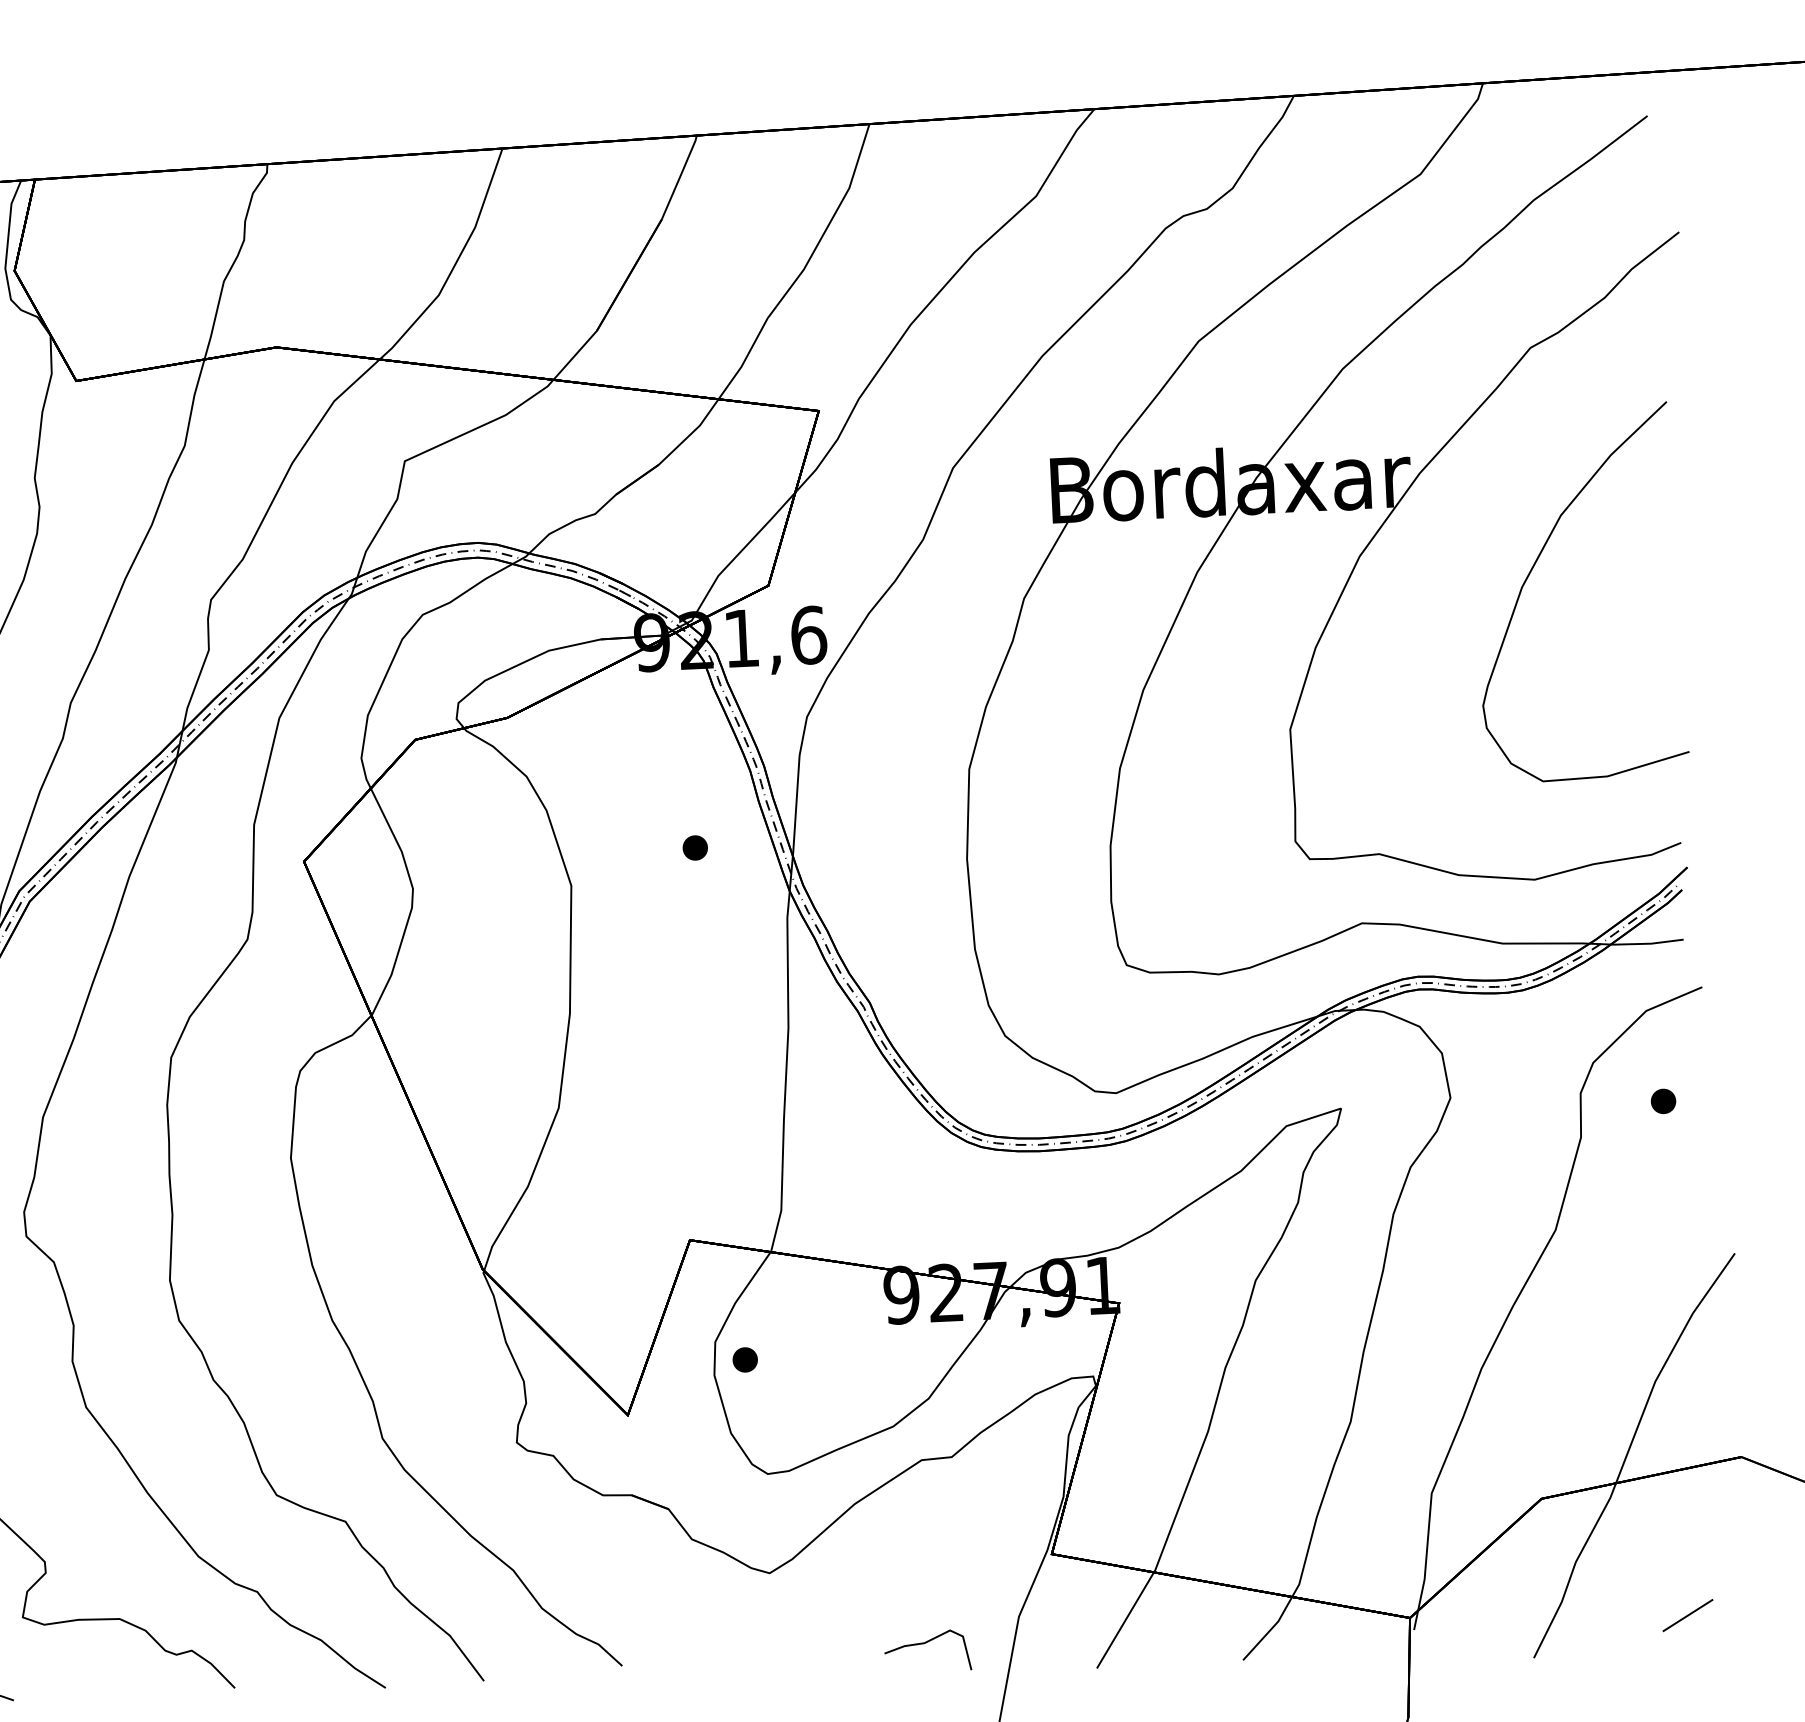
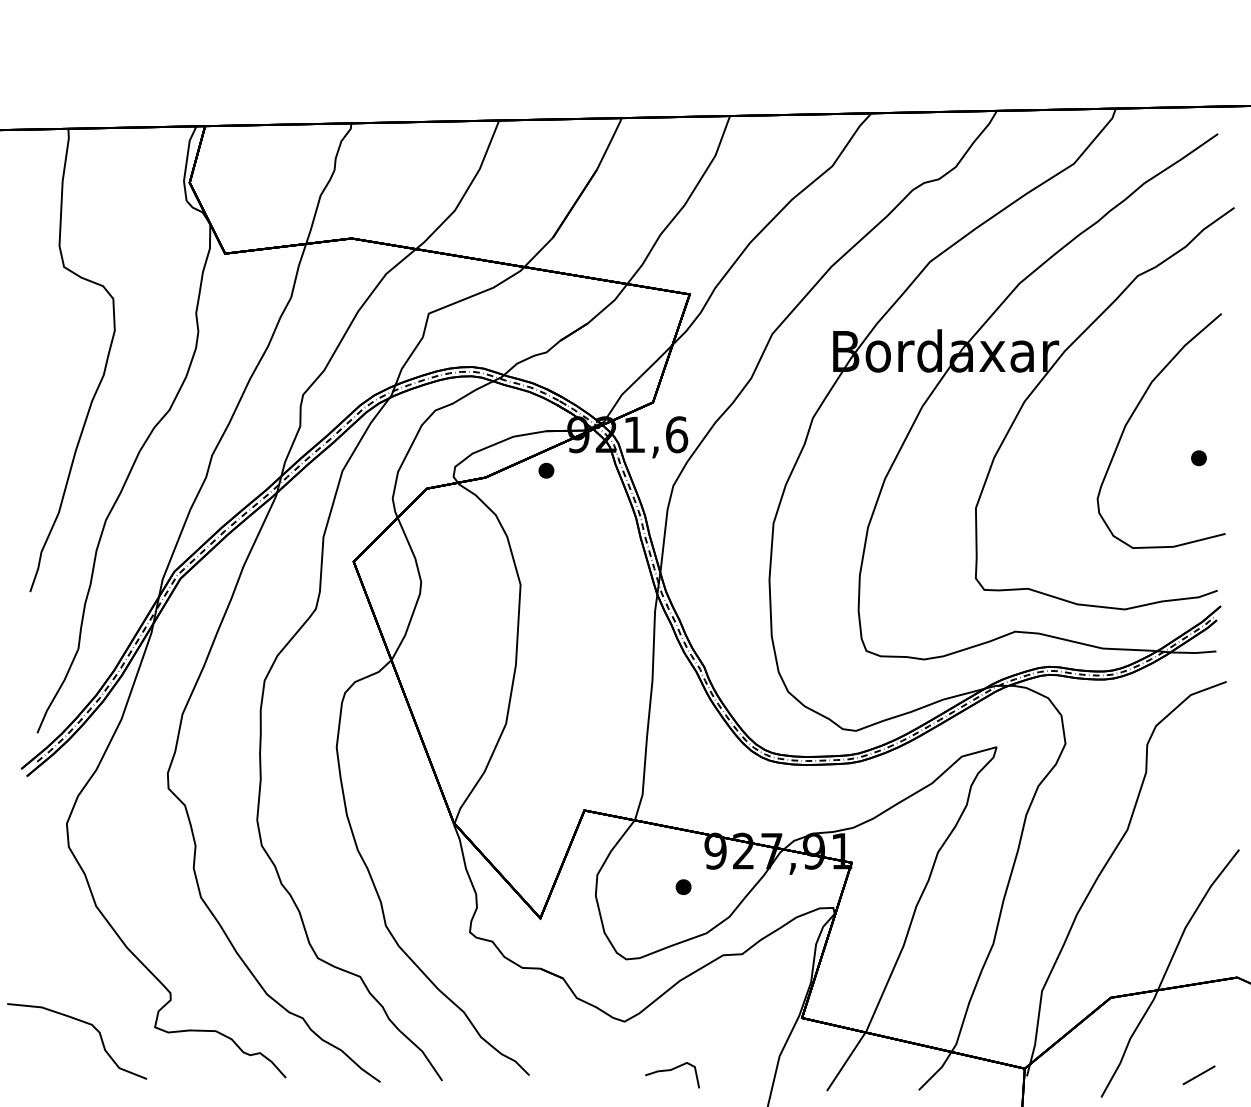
part: (695, 847) -> (546, 470), moved
part: (1662, 1101) -> (1198, 458), moved
part: (745, 1358) -> (683, 886), moved
curve: (927, 1643) -> (672, 1070), moved

